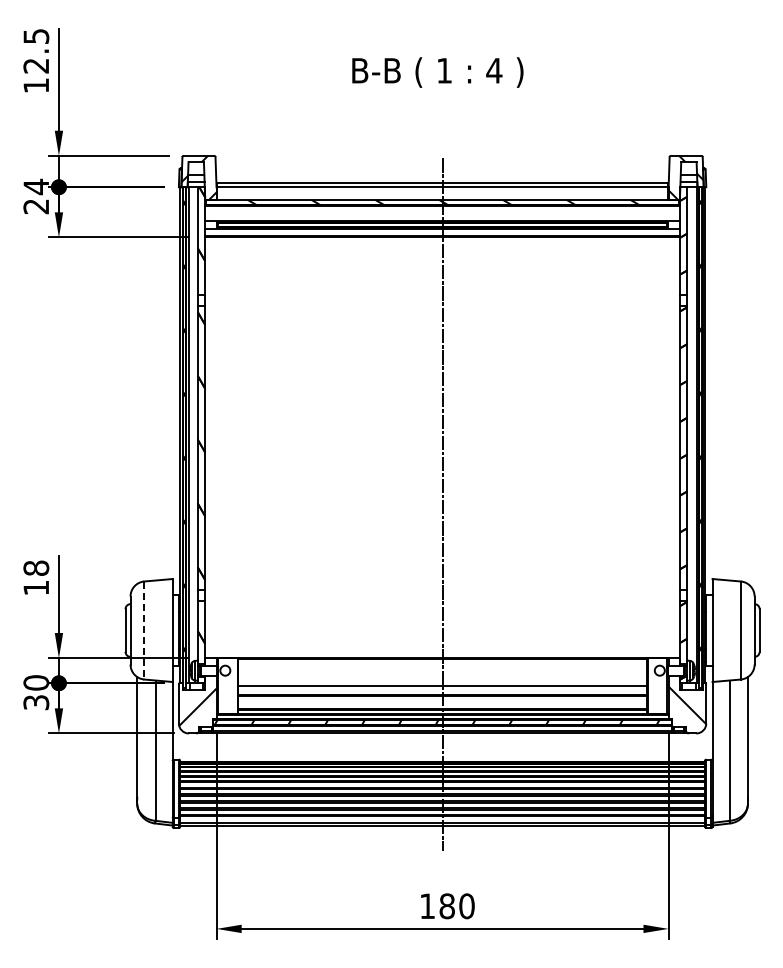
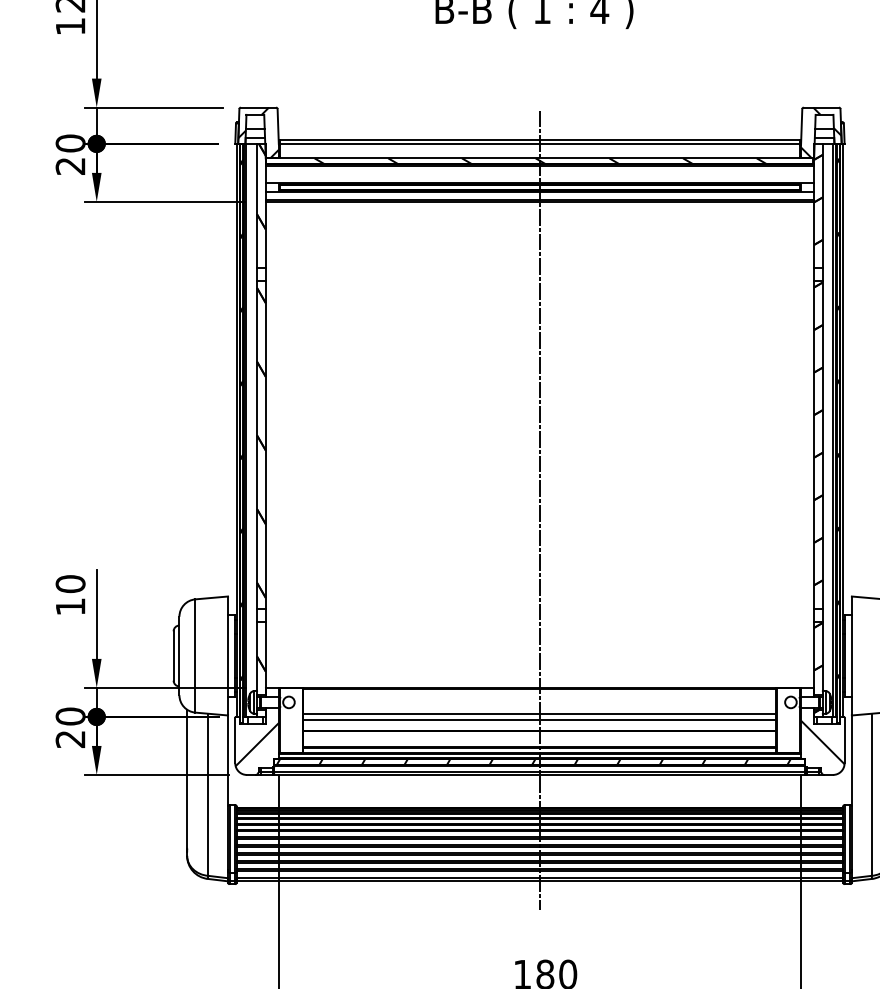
text: (36, 186) -> (70, 143), 24 -> 20
text: (35, 567) -> (69, 583), 18 -> 10
line: (144, 631) -> (195, 657), dashed -> solid
line: (442, 680) -> (539, 713), added
text: (36, 702) -> (70, 739), 30 -> 20

